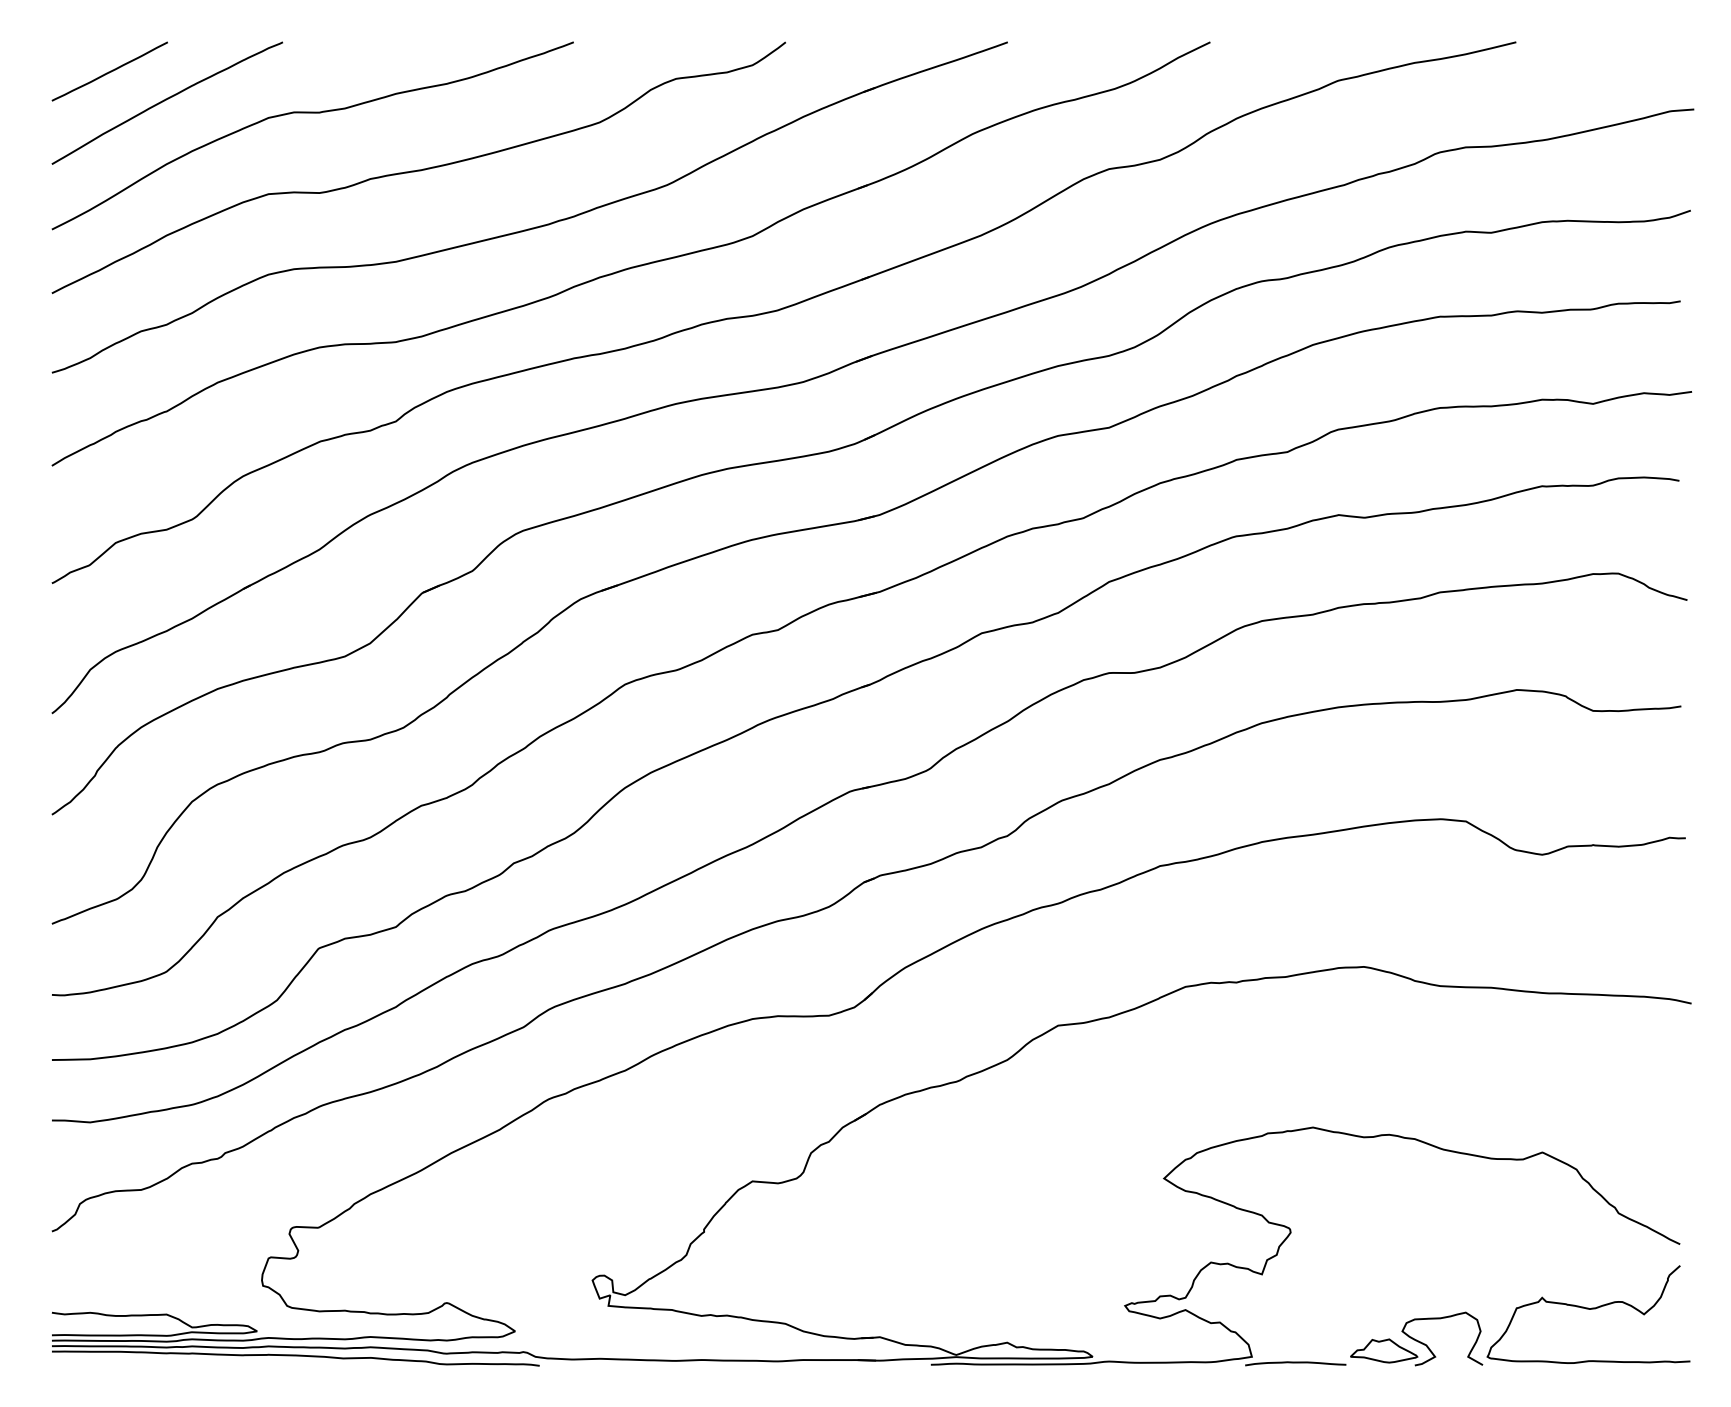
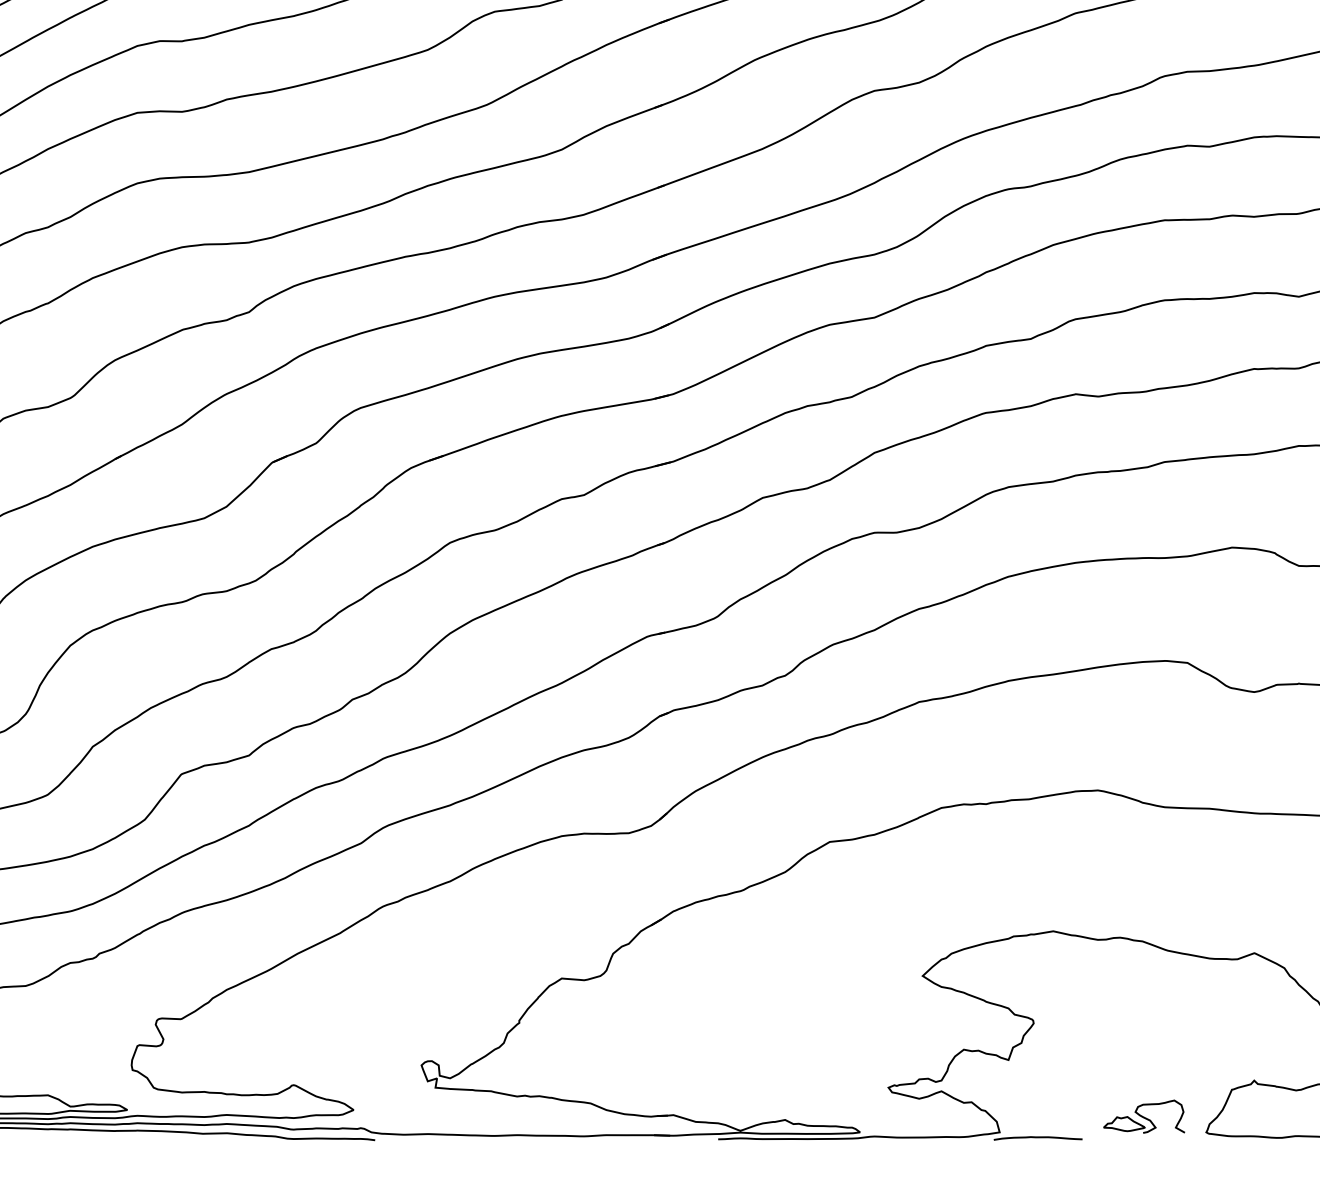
part: (1416, 1338) -> (1144, 1116), size x0.7

